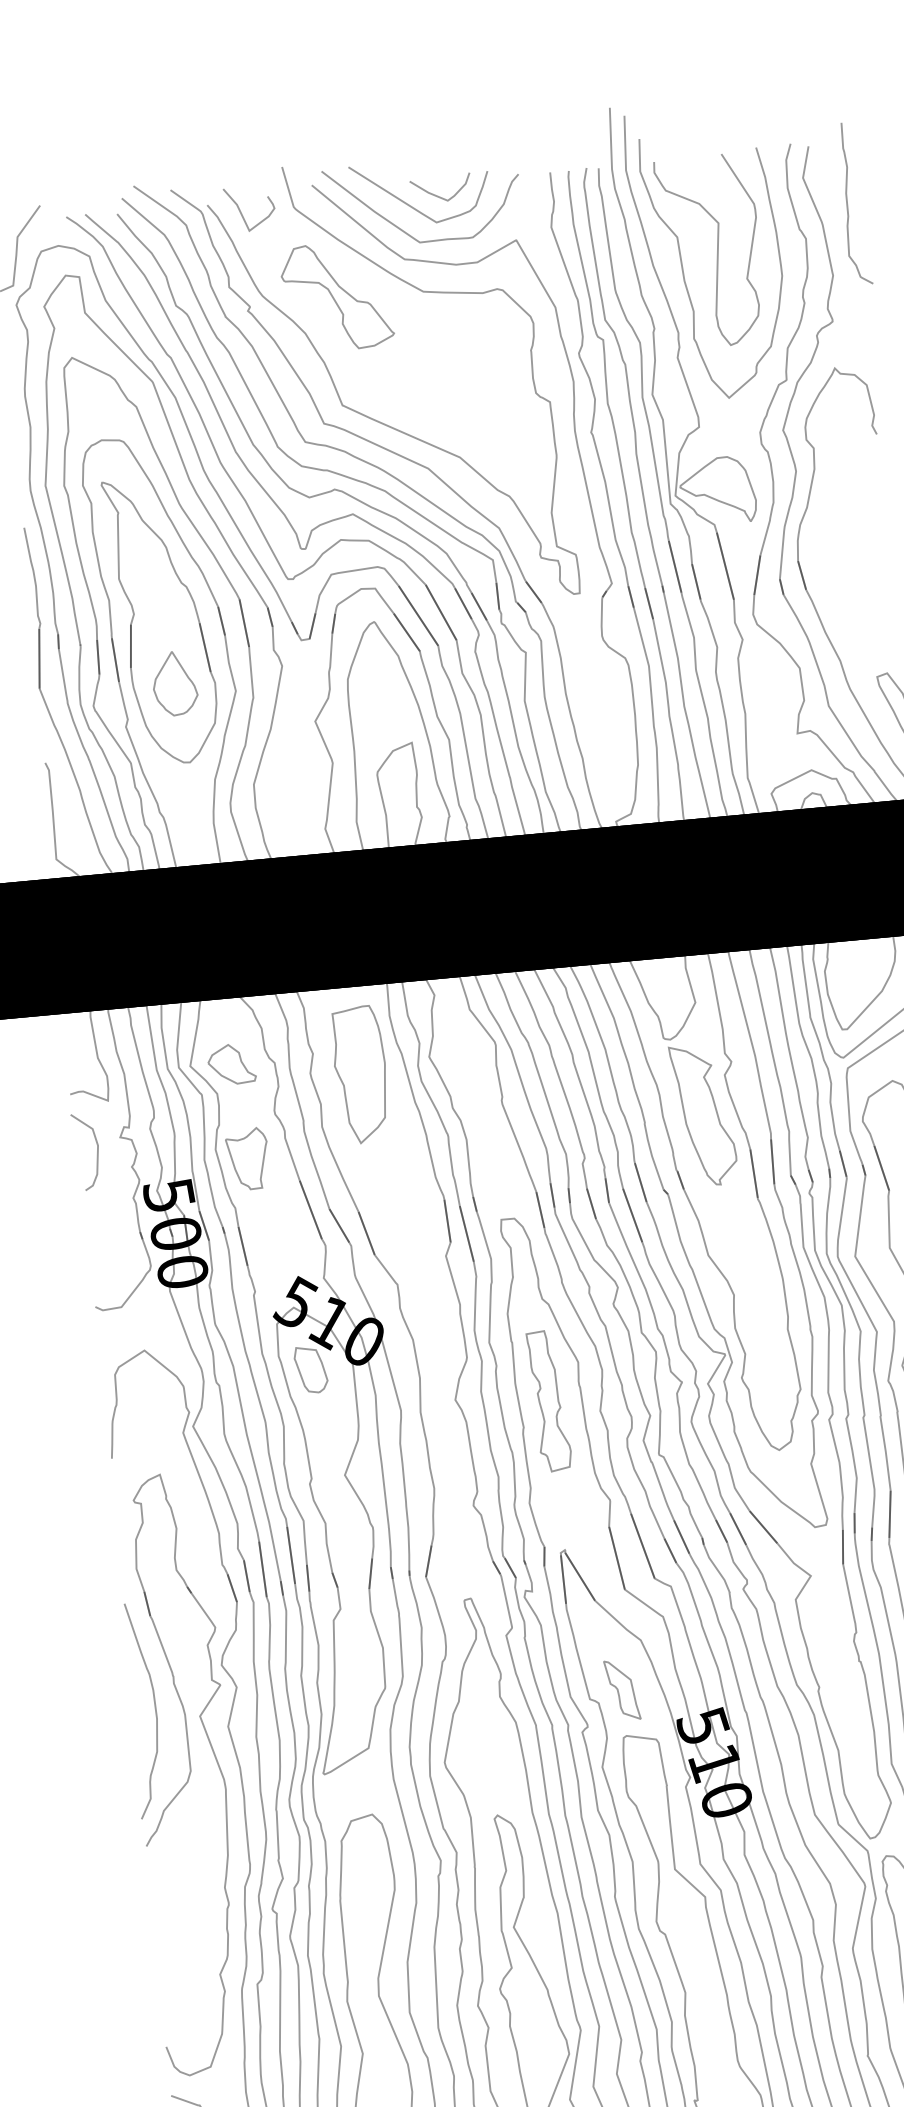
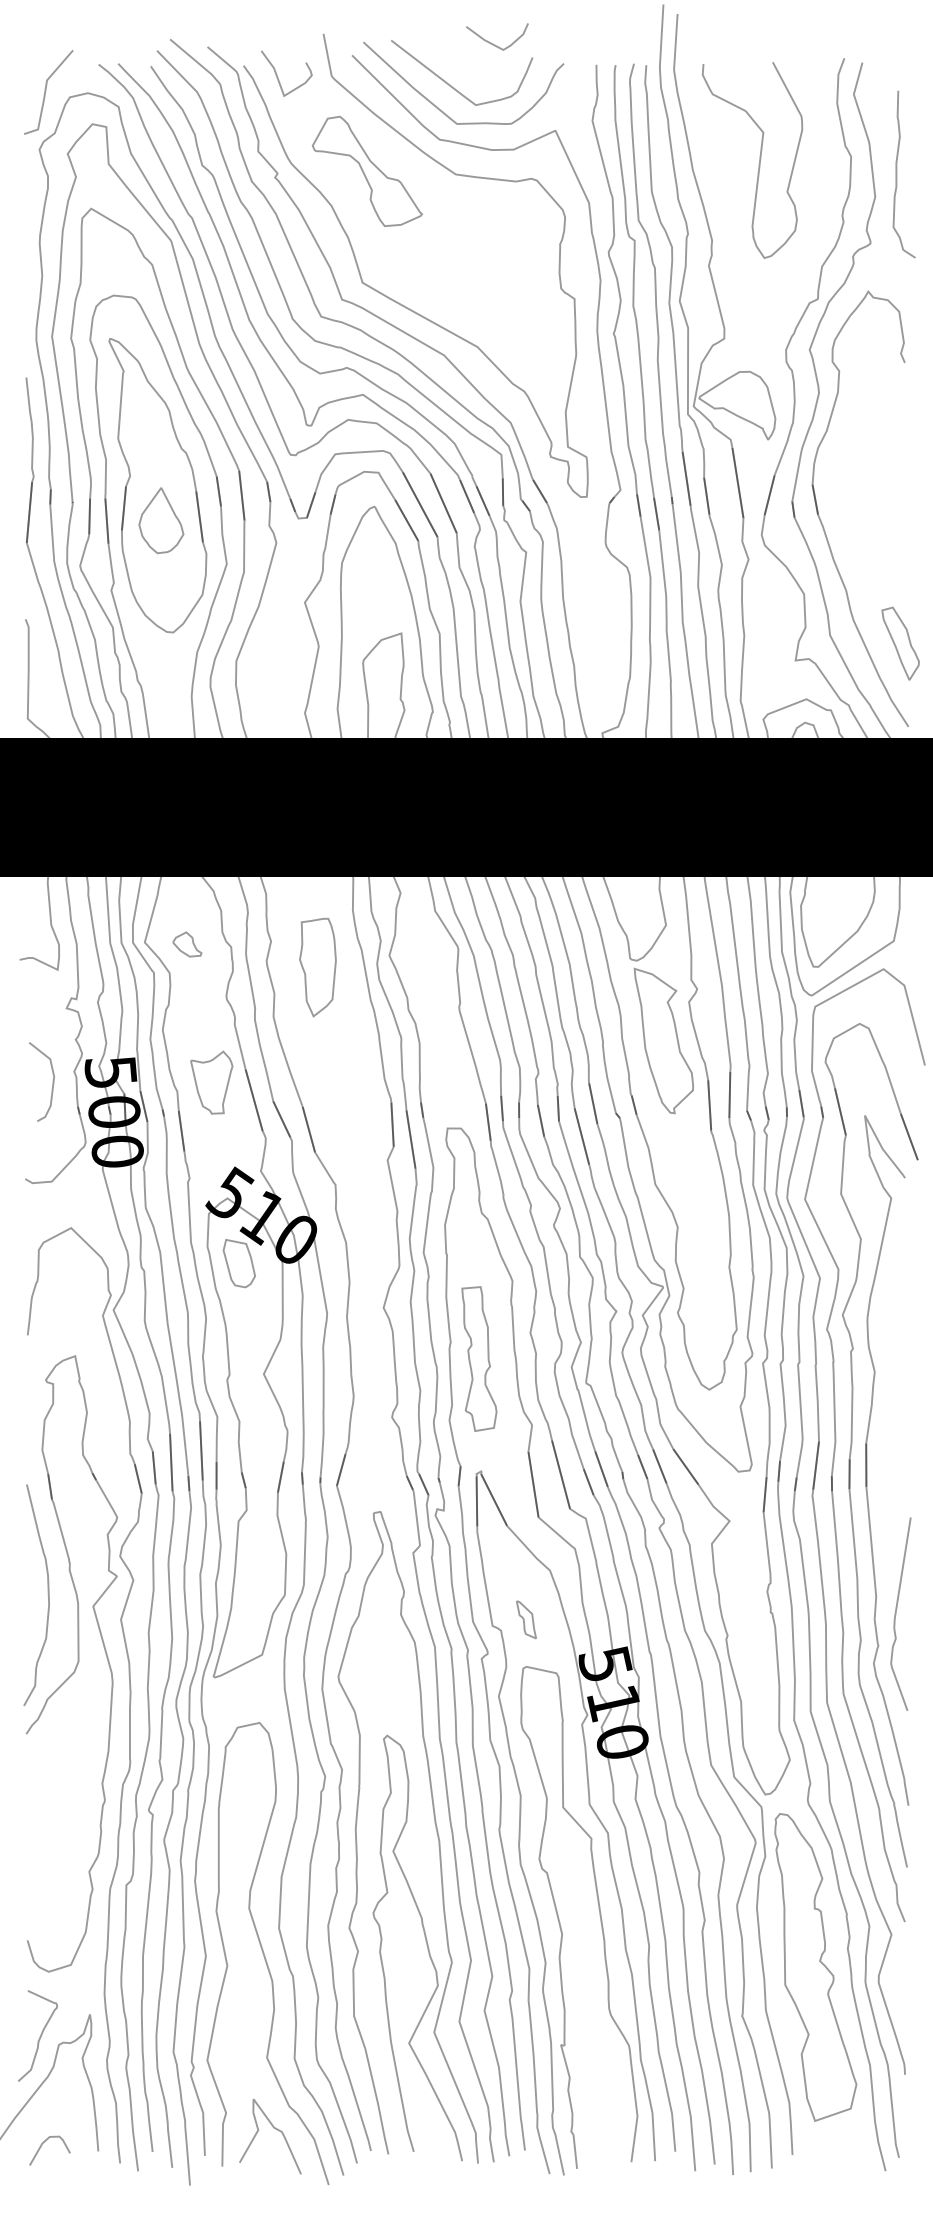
curve: (437, 195) -> (493, 43), moved
curve: (848, 204) -> (897, 174), moved
curve: (683, 269) -> (723, 176), removed
part: (175, 683) -> (161, 520), moved
part: (231, 1064) -> (187, 944), size x0.6
part: (360, 1075) -> (317, 967), size x0.7
curve: (96, 1150) -> (52, 1081), moved
part: (247, 1159) -> (211, 1082), moved
part: (549, 1400) -> (479, 1358), moved
part: (622, 1689) -> (526, 1619), size x0.6

